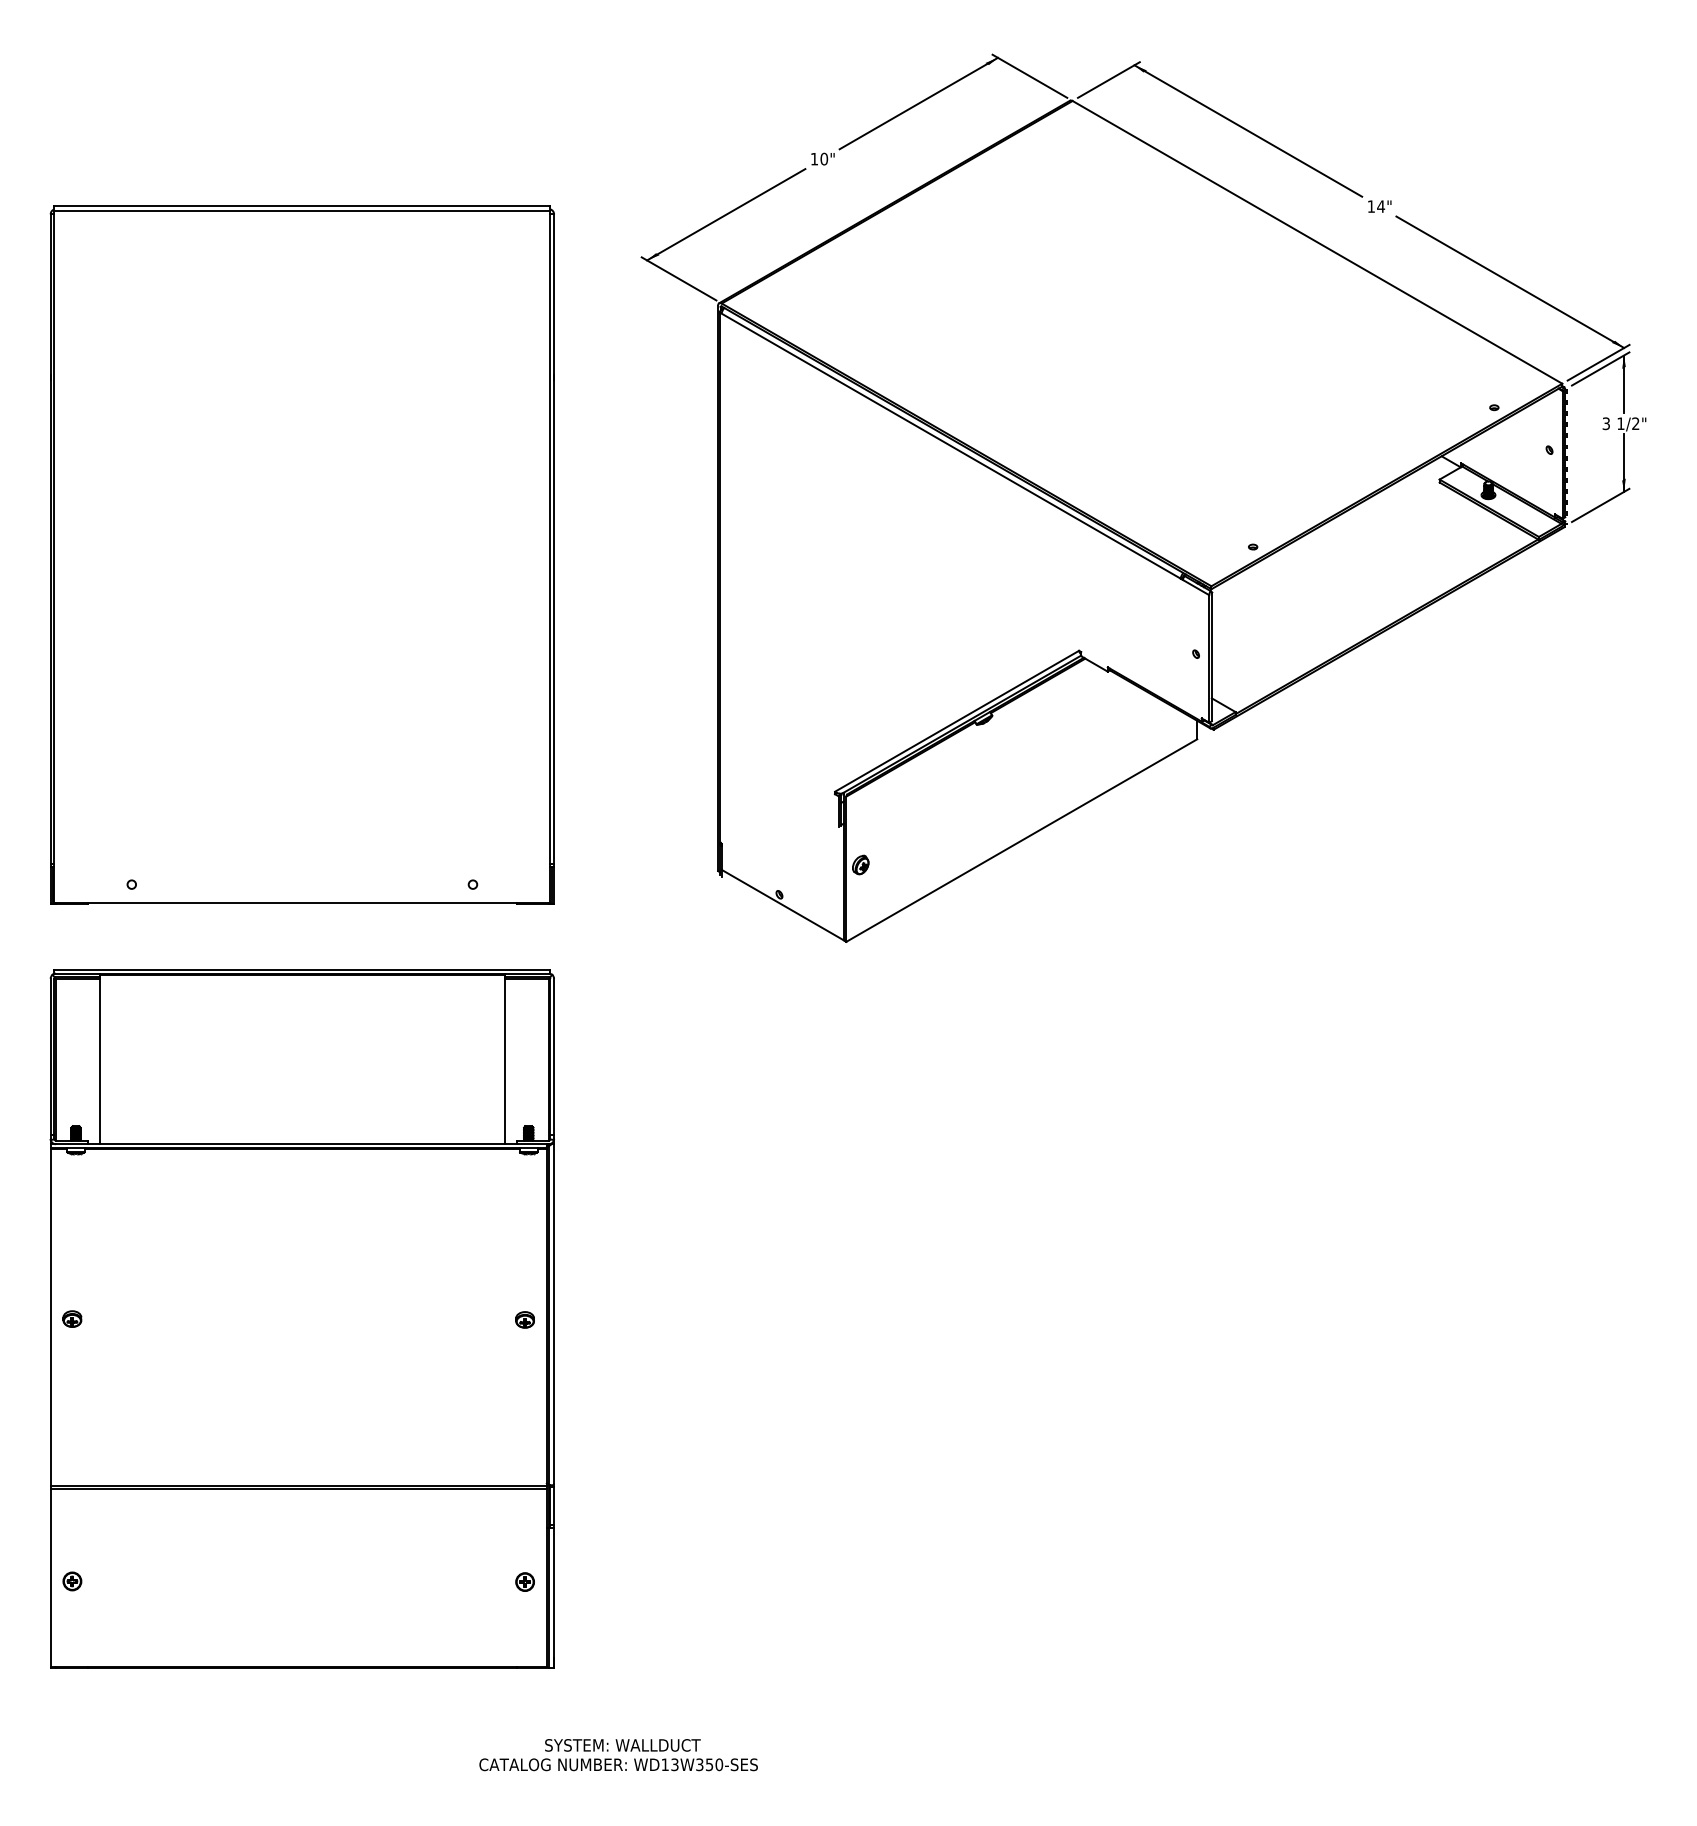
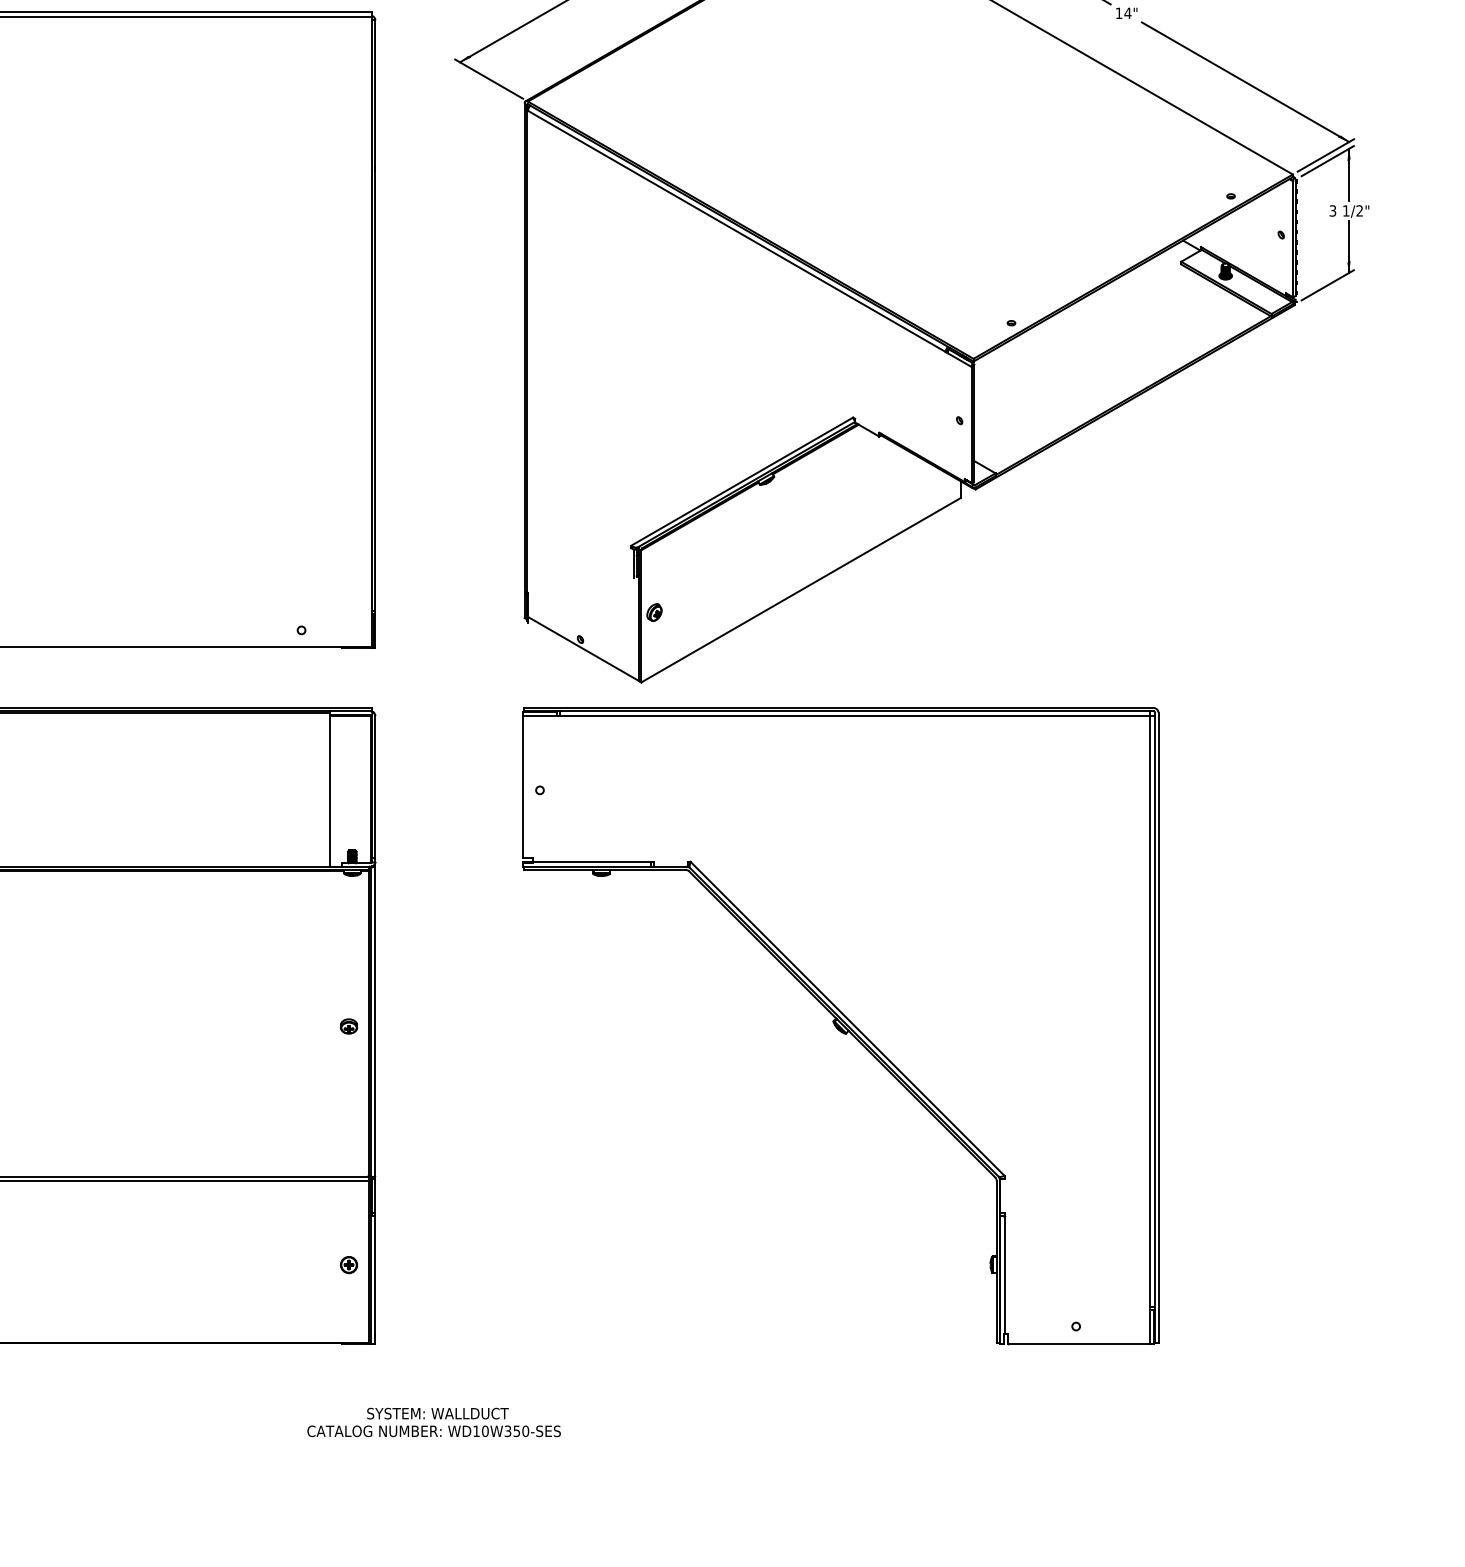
part: (1065, 1319) -> (840, 1026), added
text: (674, 1764) -> (484, 1431), WD13W350-SES -> WD10W350-SES

